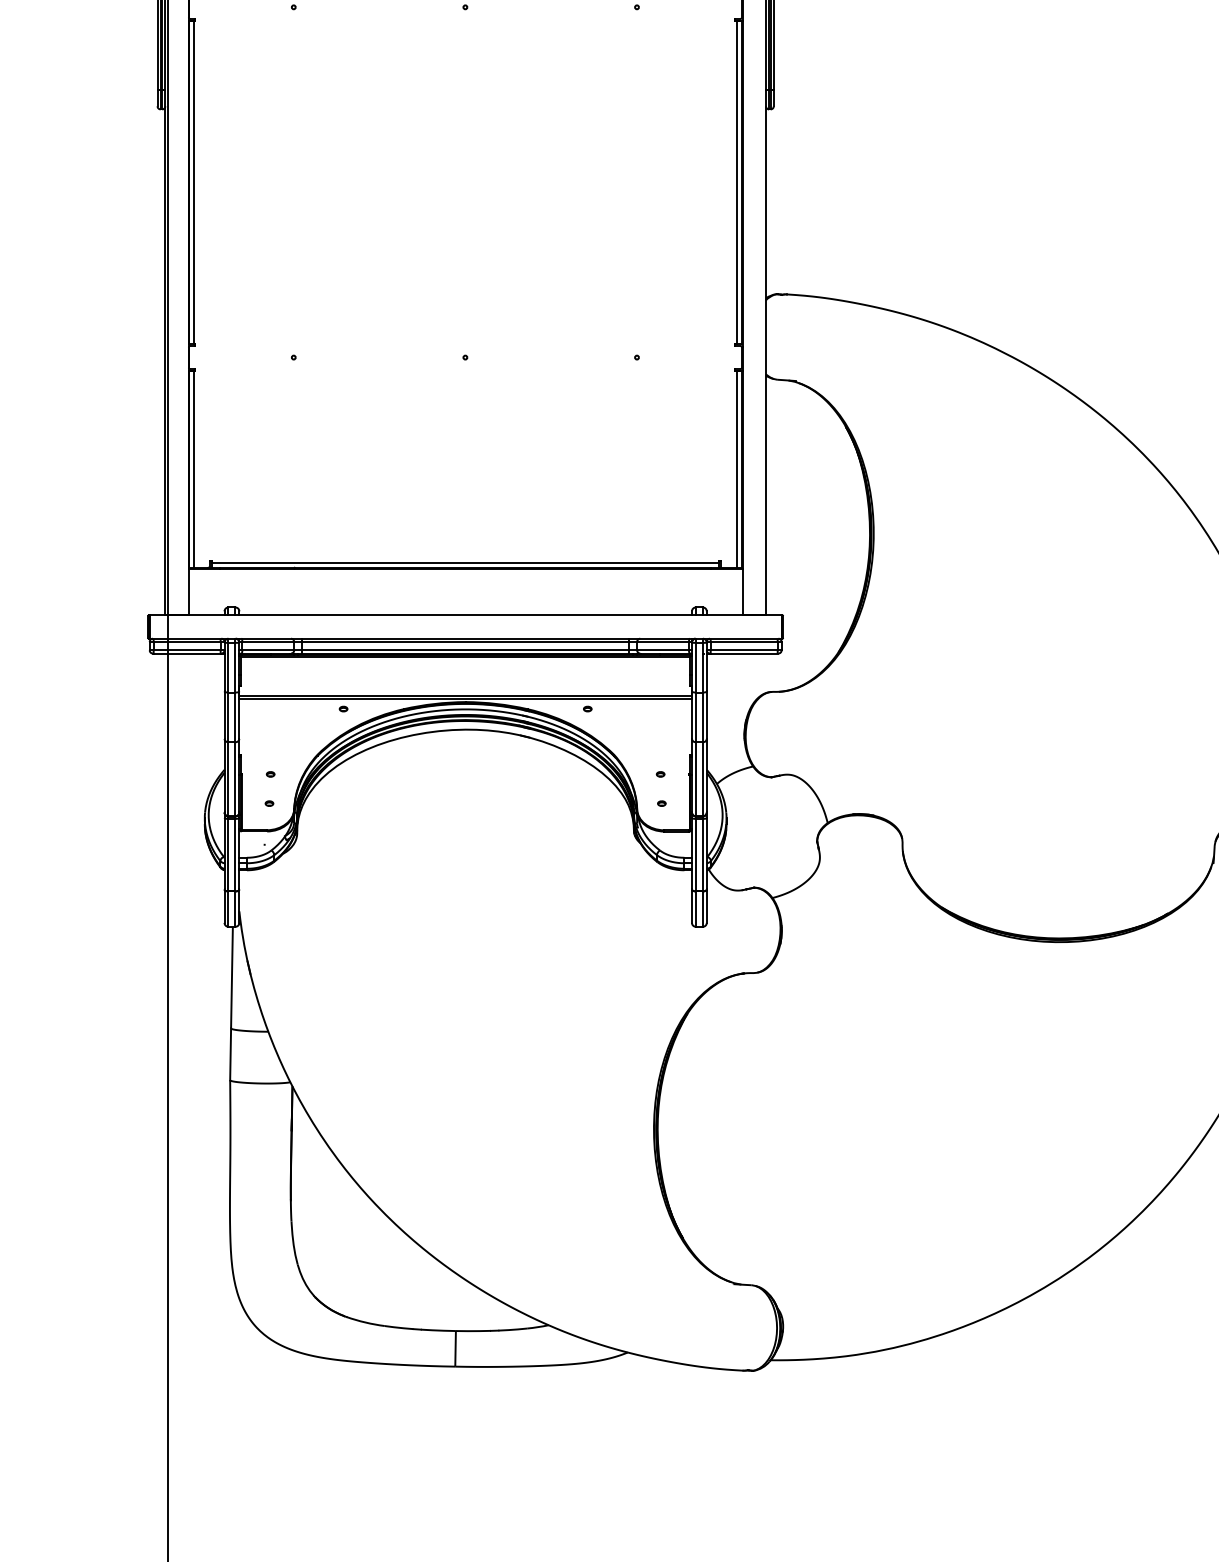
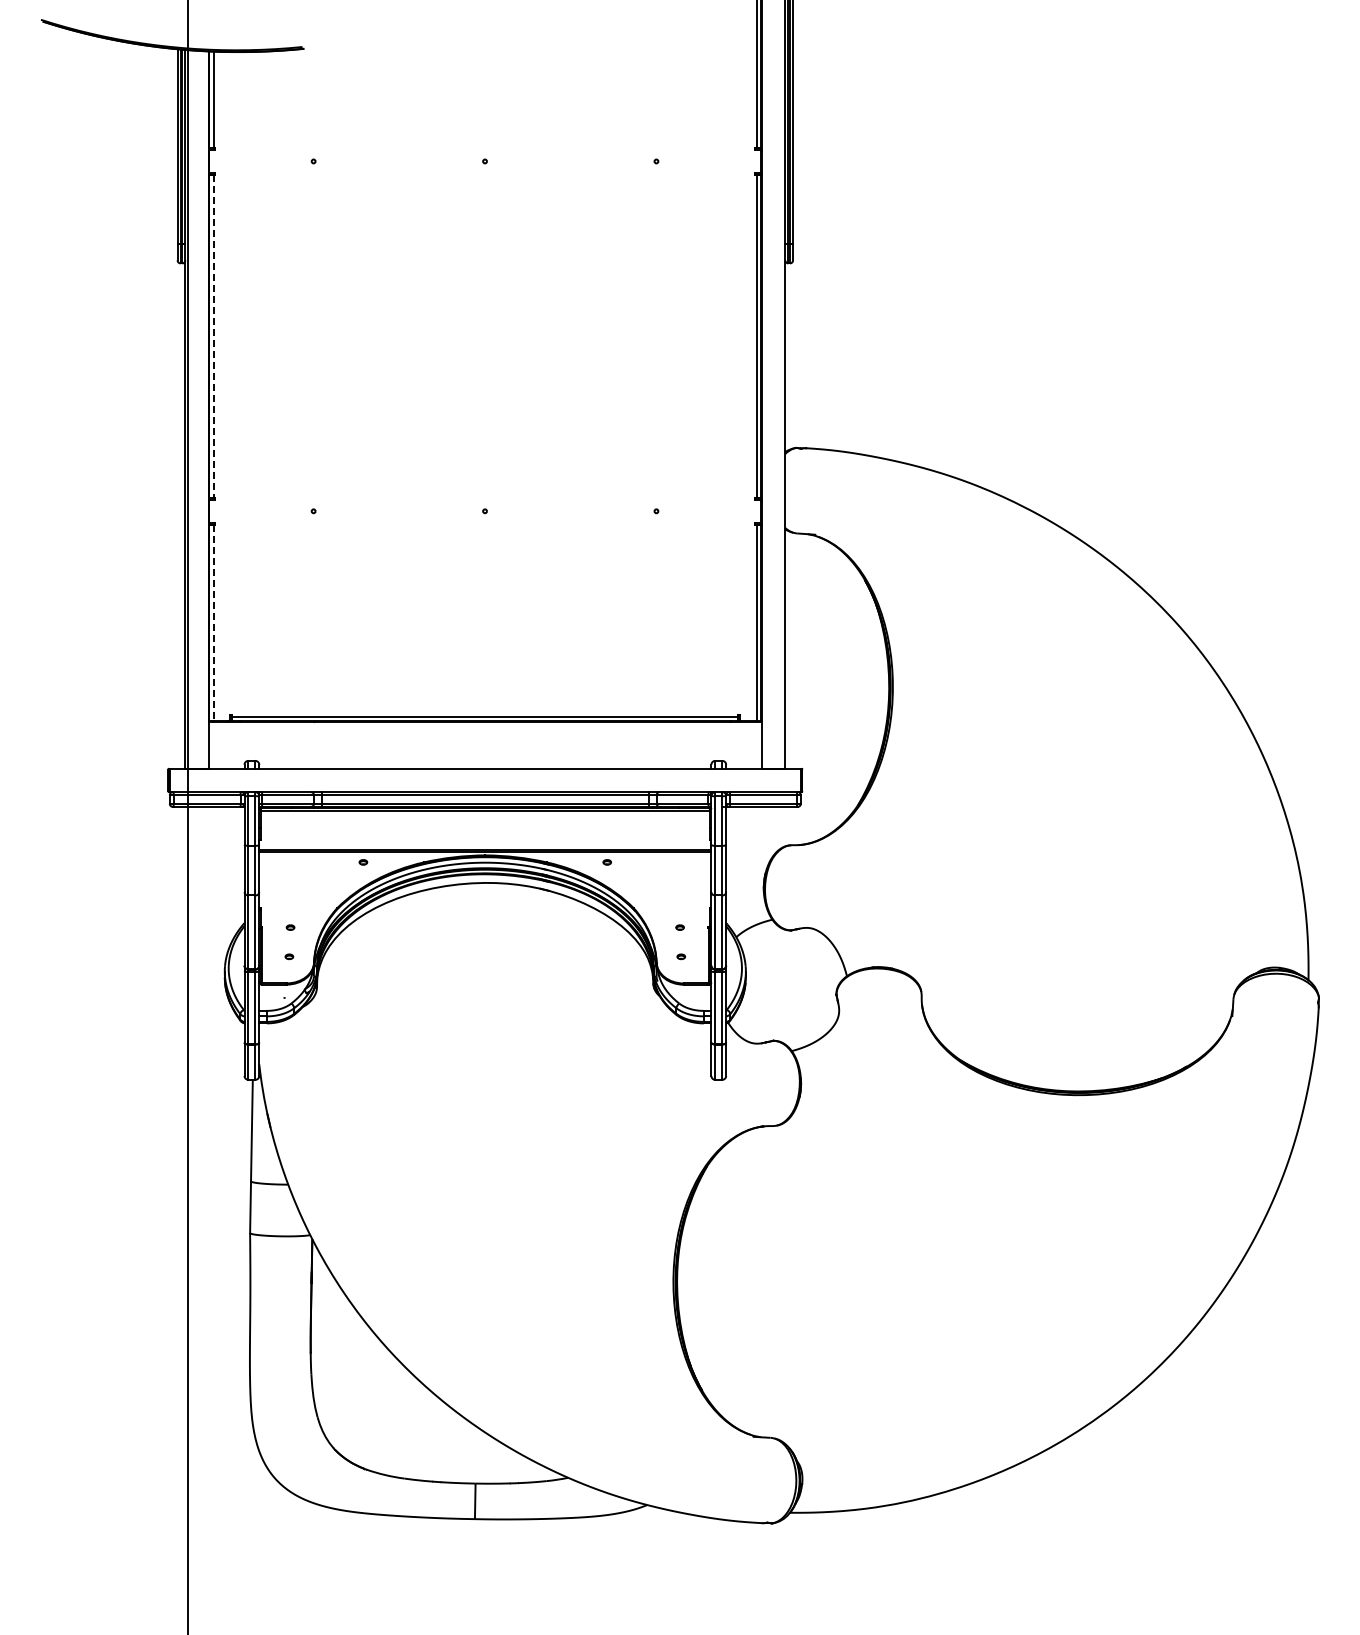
line: (193, 182) -> (213, 336), solid -> dashed
line: (193, 469) -> (213, 623), solid -> dashed

